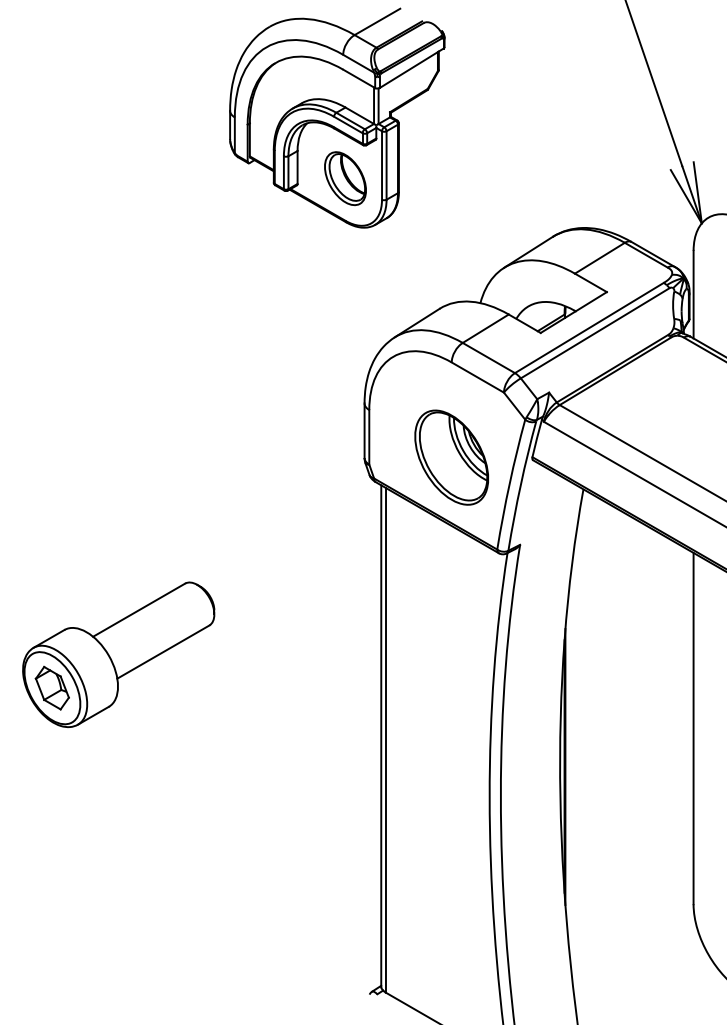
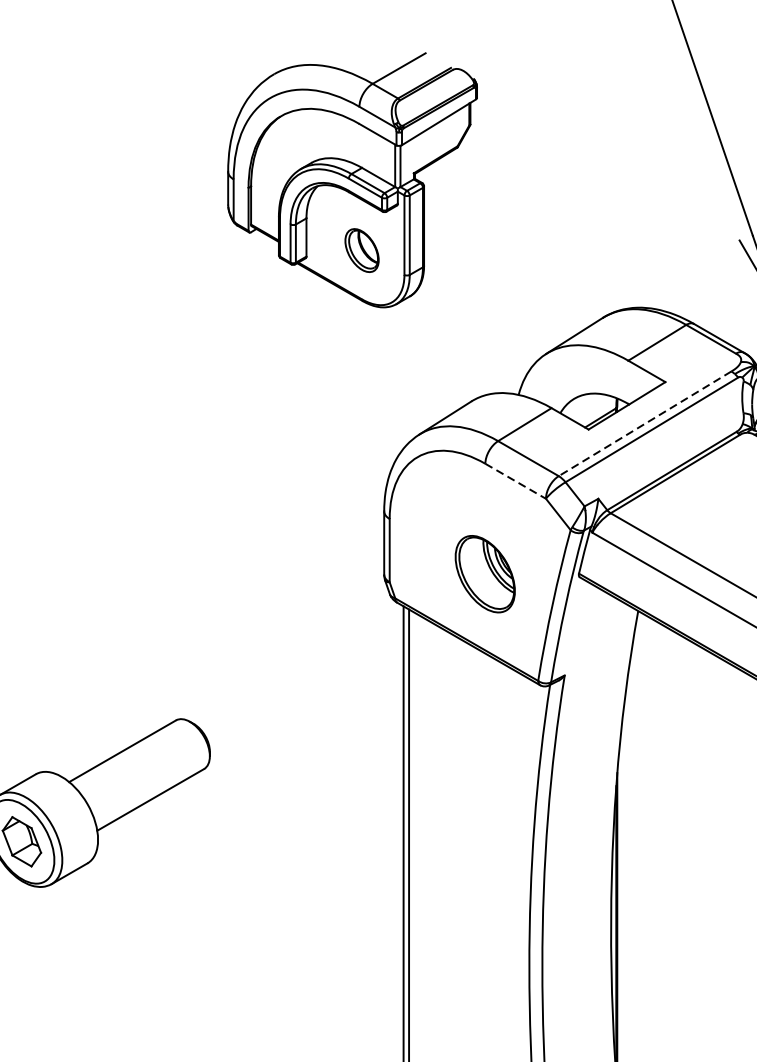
part: (345, 178) -> (362, 250), size x0.7
line: (589, 328) -> (645, 424), solid -> dashed
line: (478, 377) -> (516, 481), solid -> dashed
part: (451, 457) -> (485, 574), size x0.7

